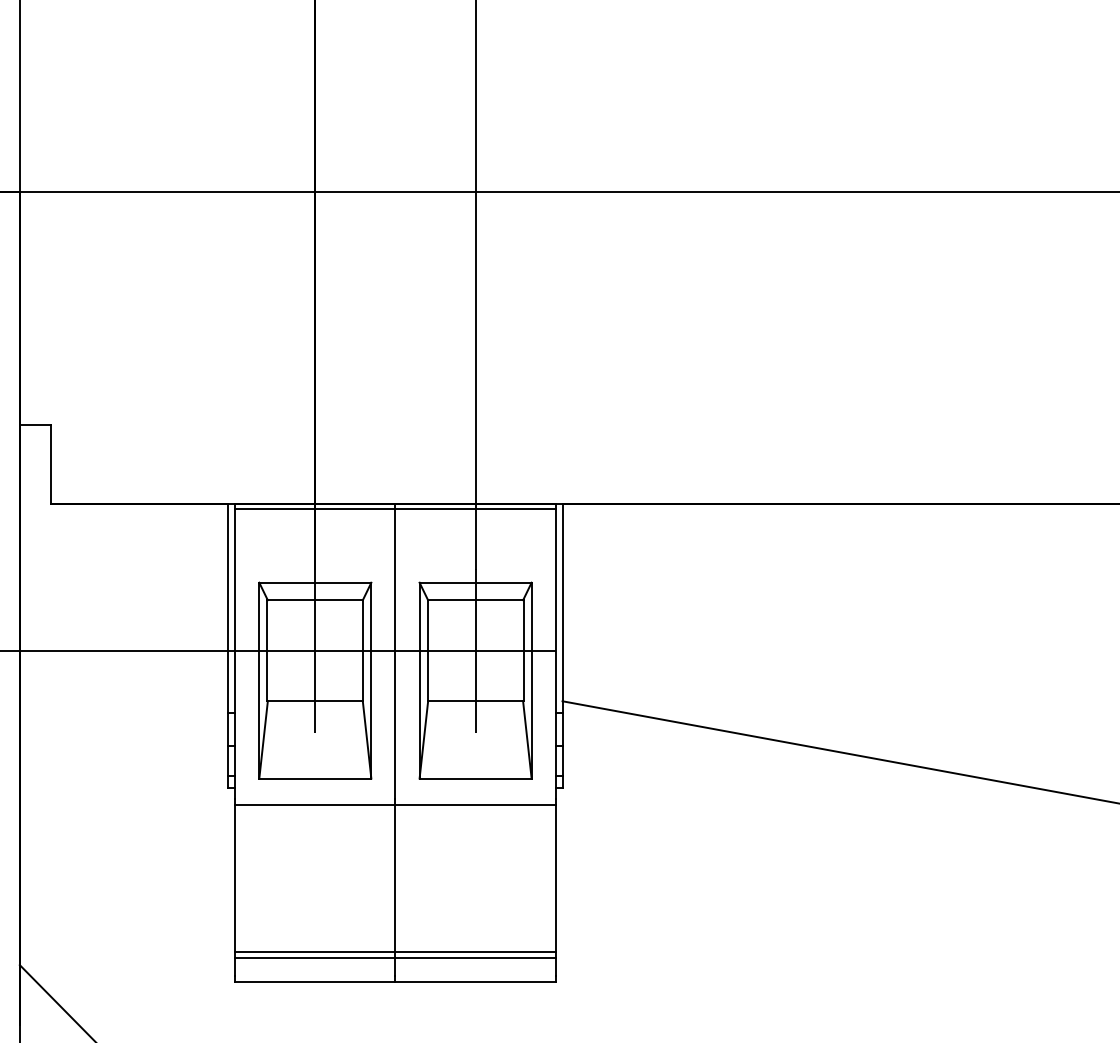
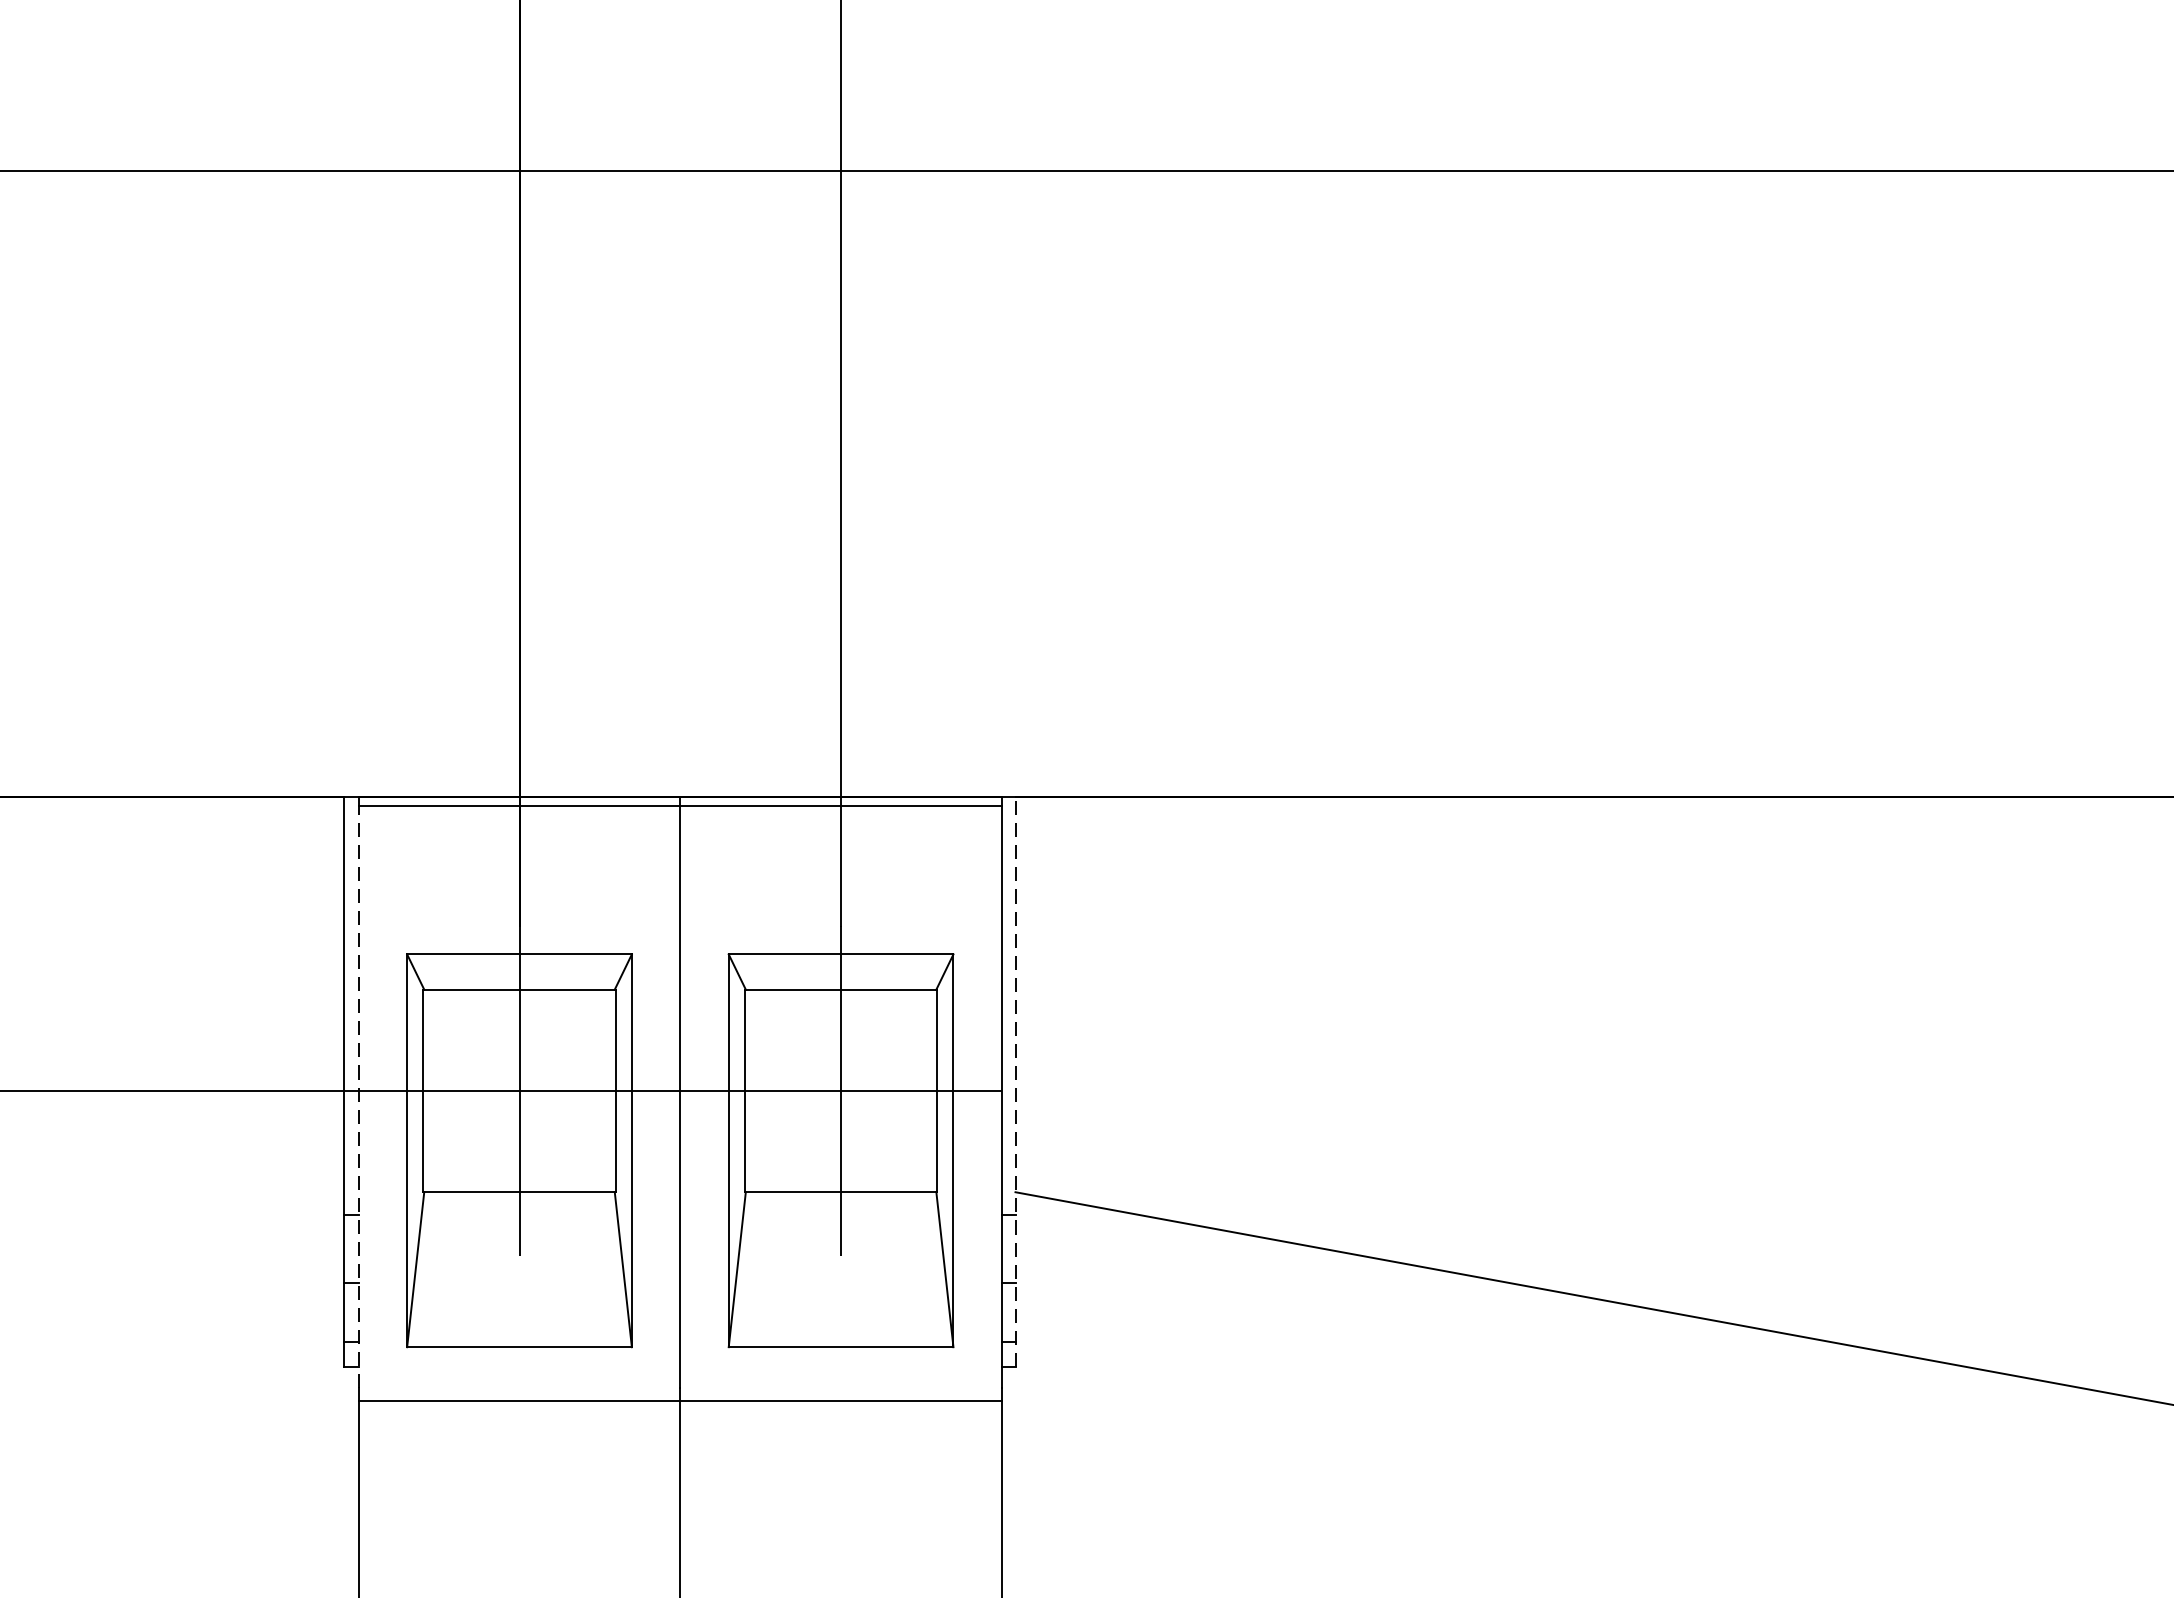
line: (562, 646) -> (1015, 1082), solid -> dashed
line: (235, 653) -> (359, 1096), solid -> dashed

